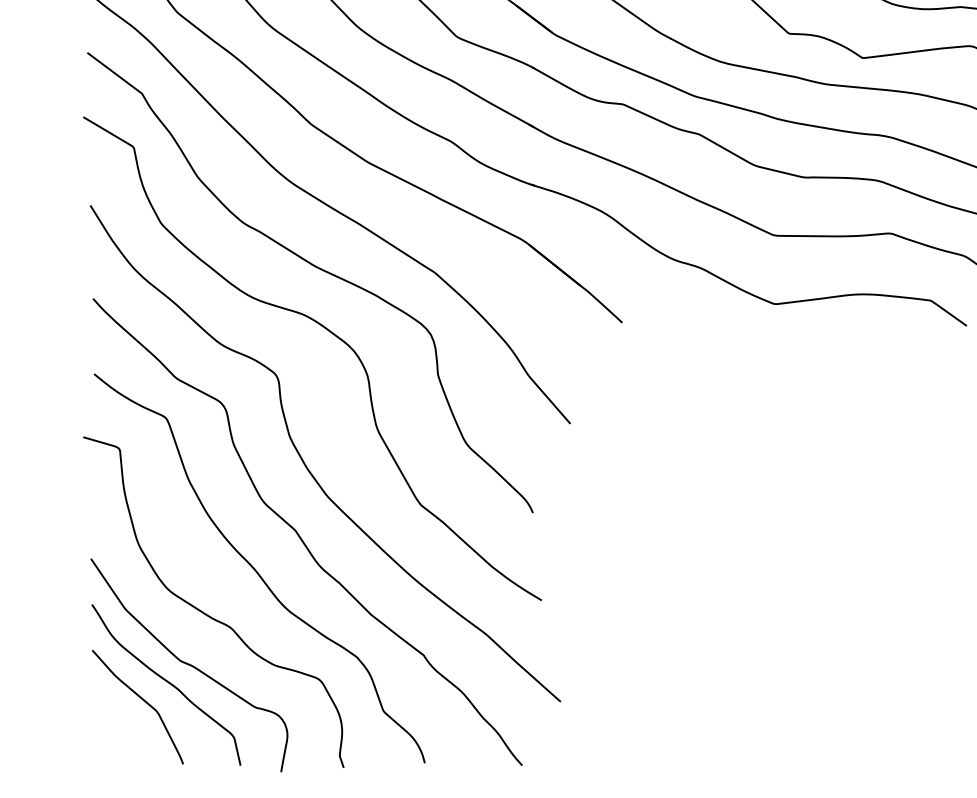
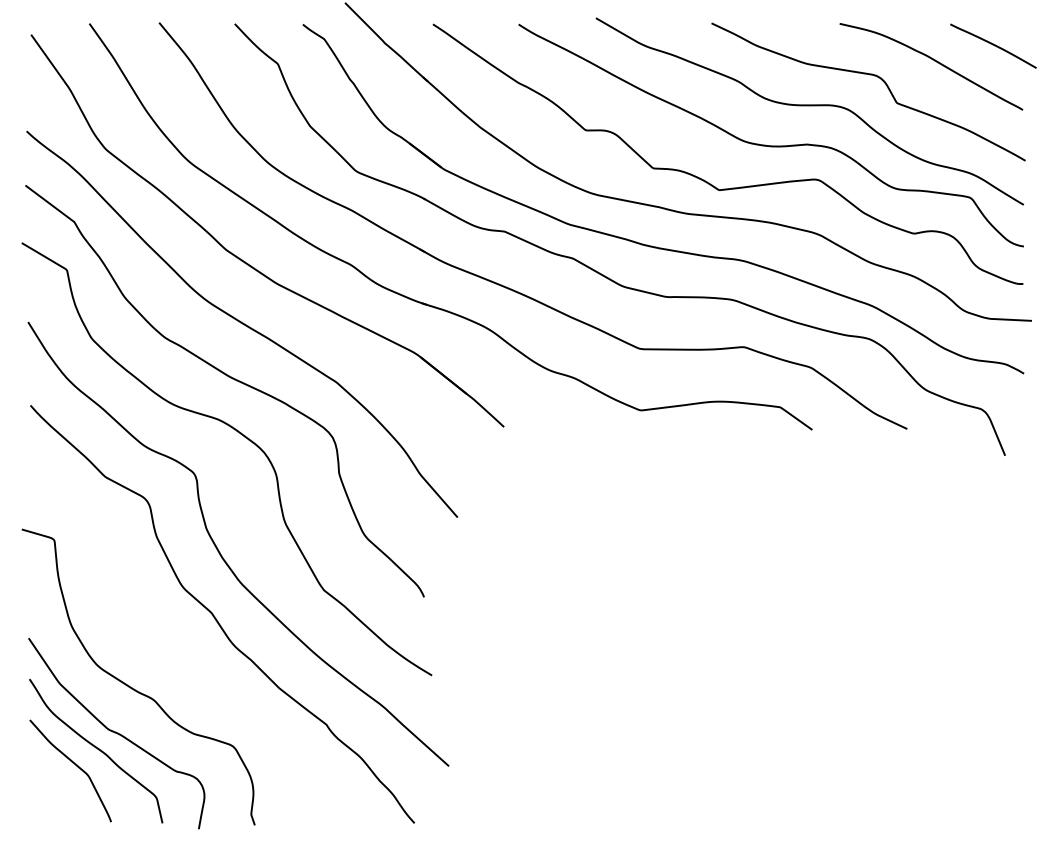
curve: (256, 569) -> (176, 647), removed

